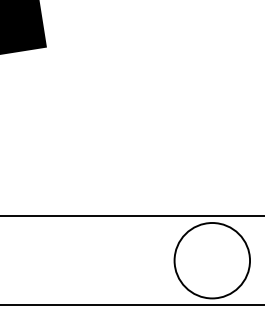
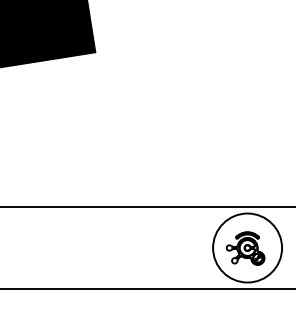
part: (210, 261) -> (245, 248), added

